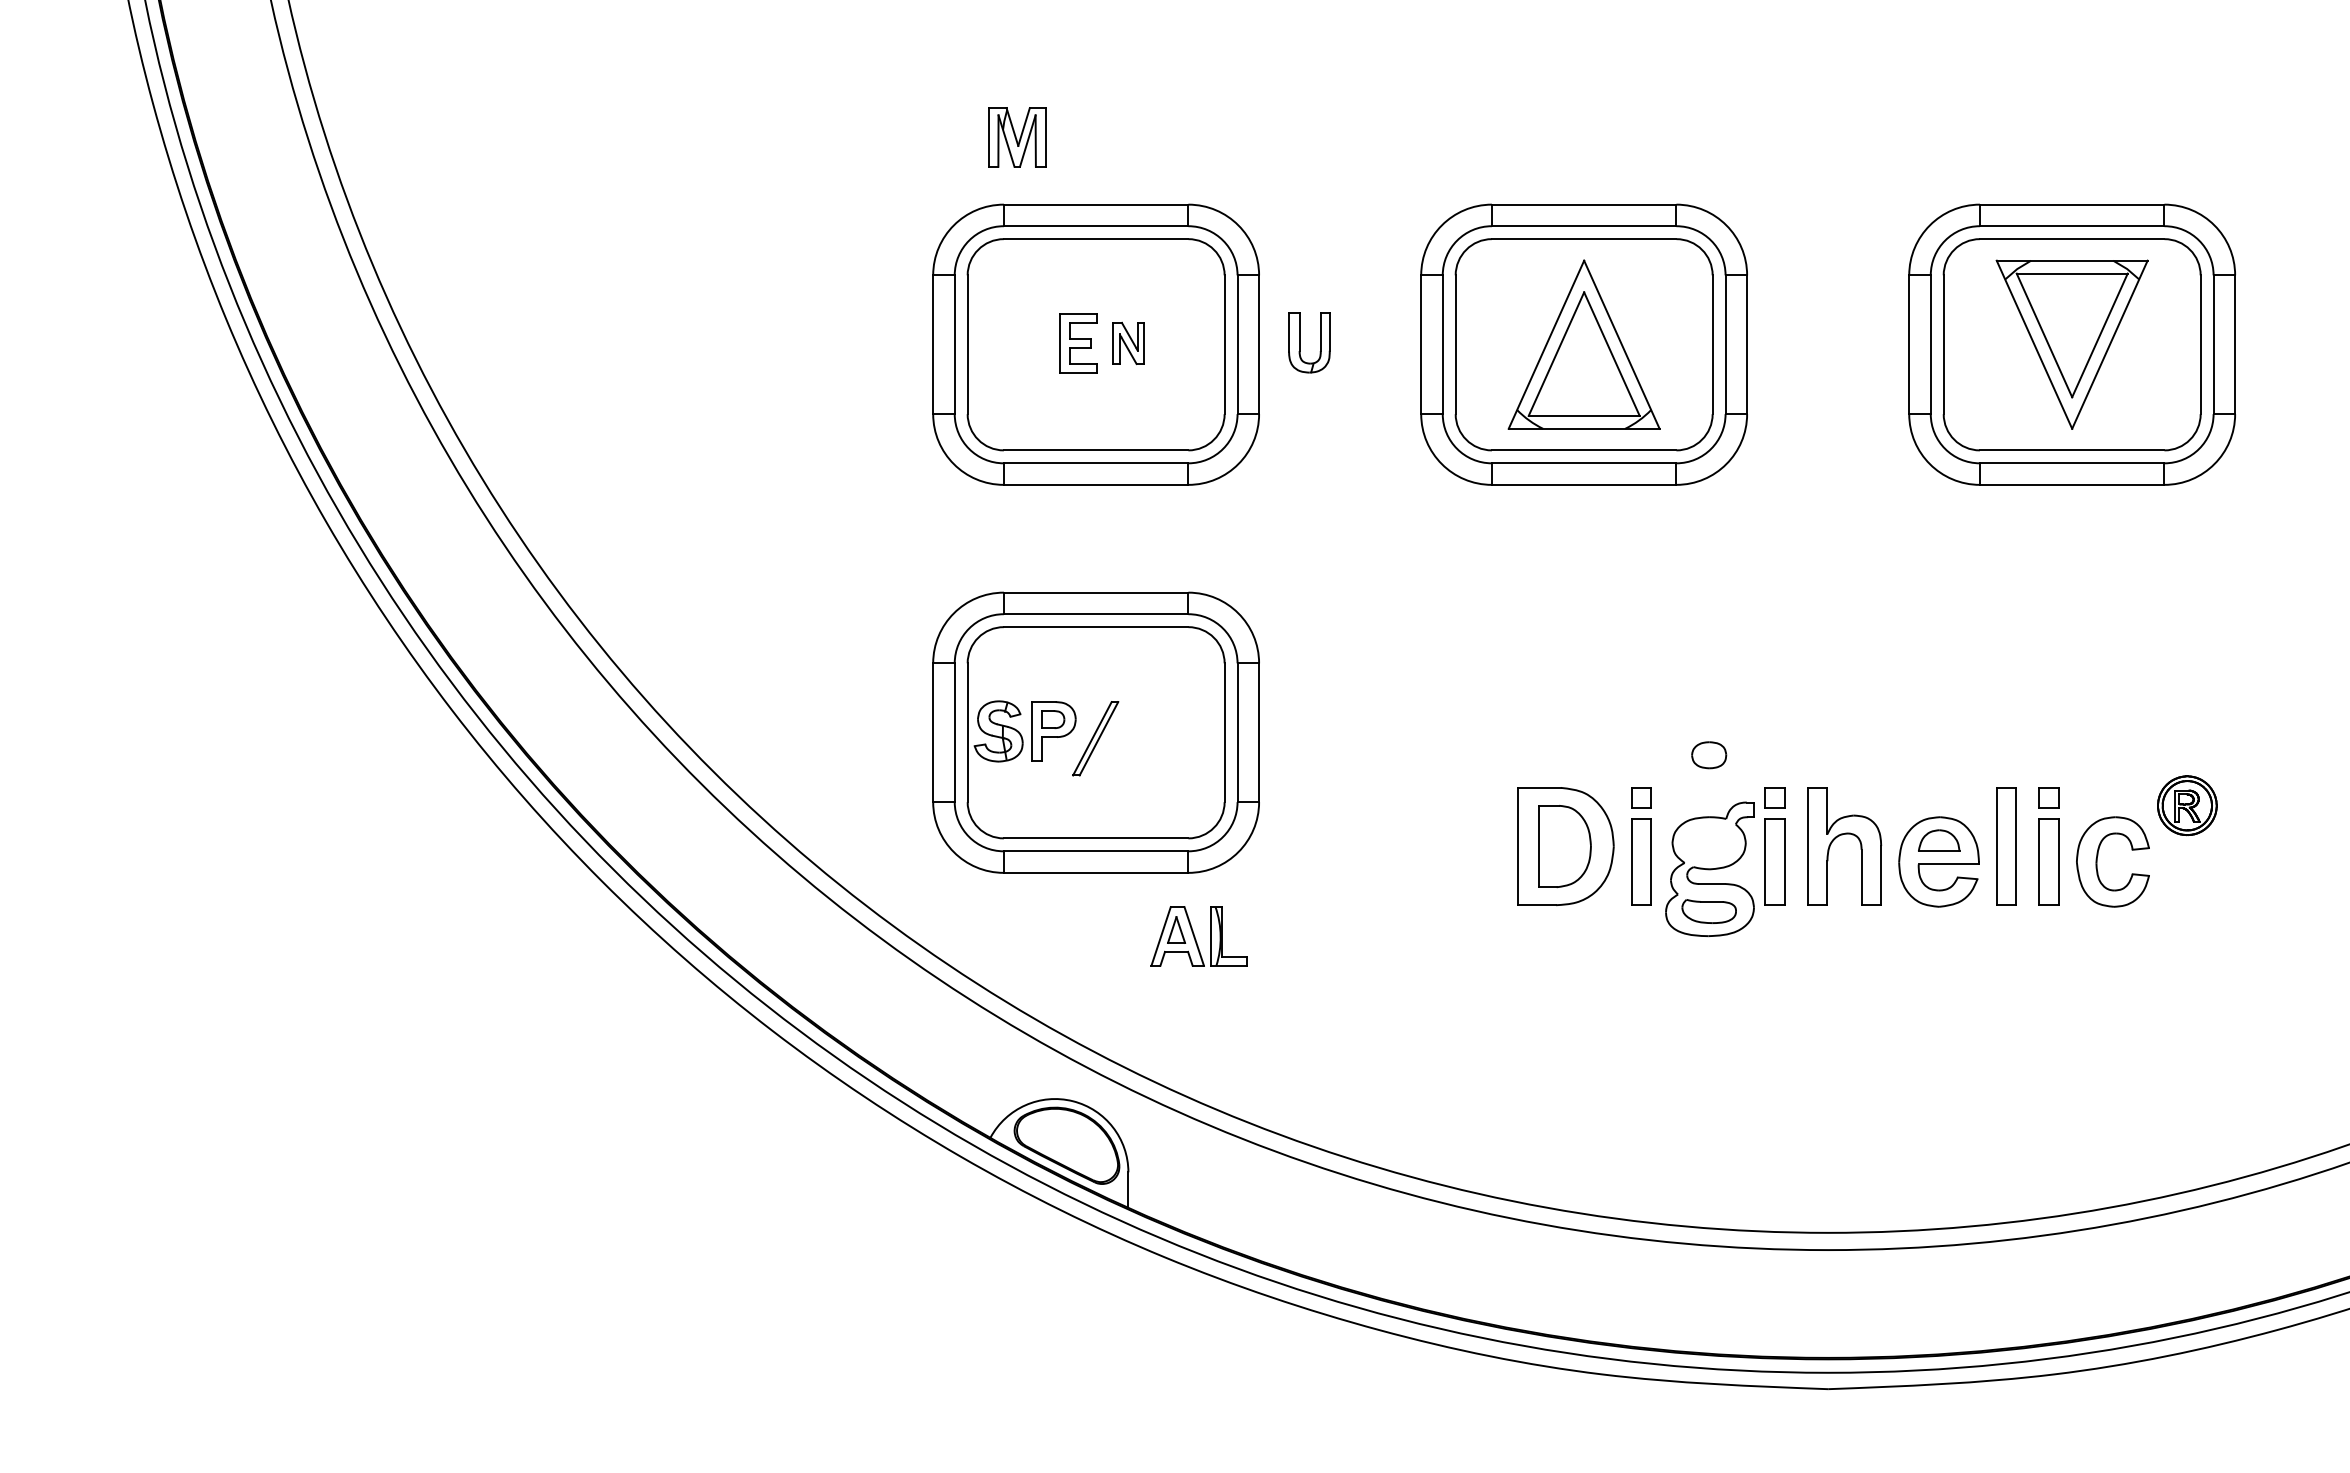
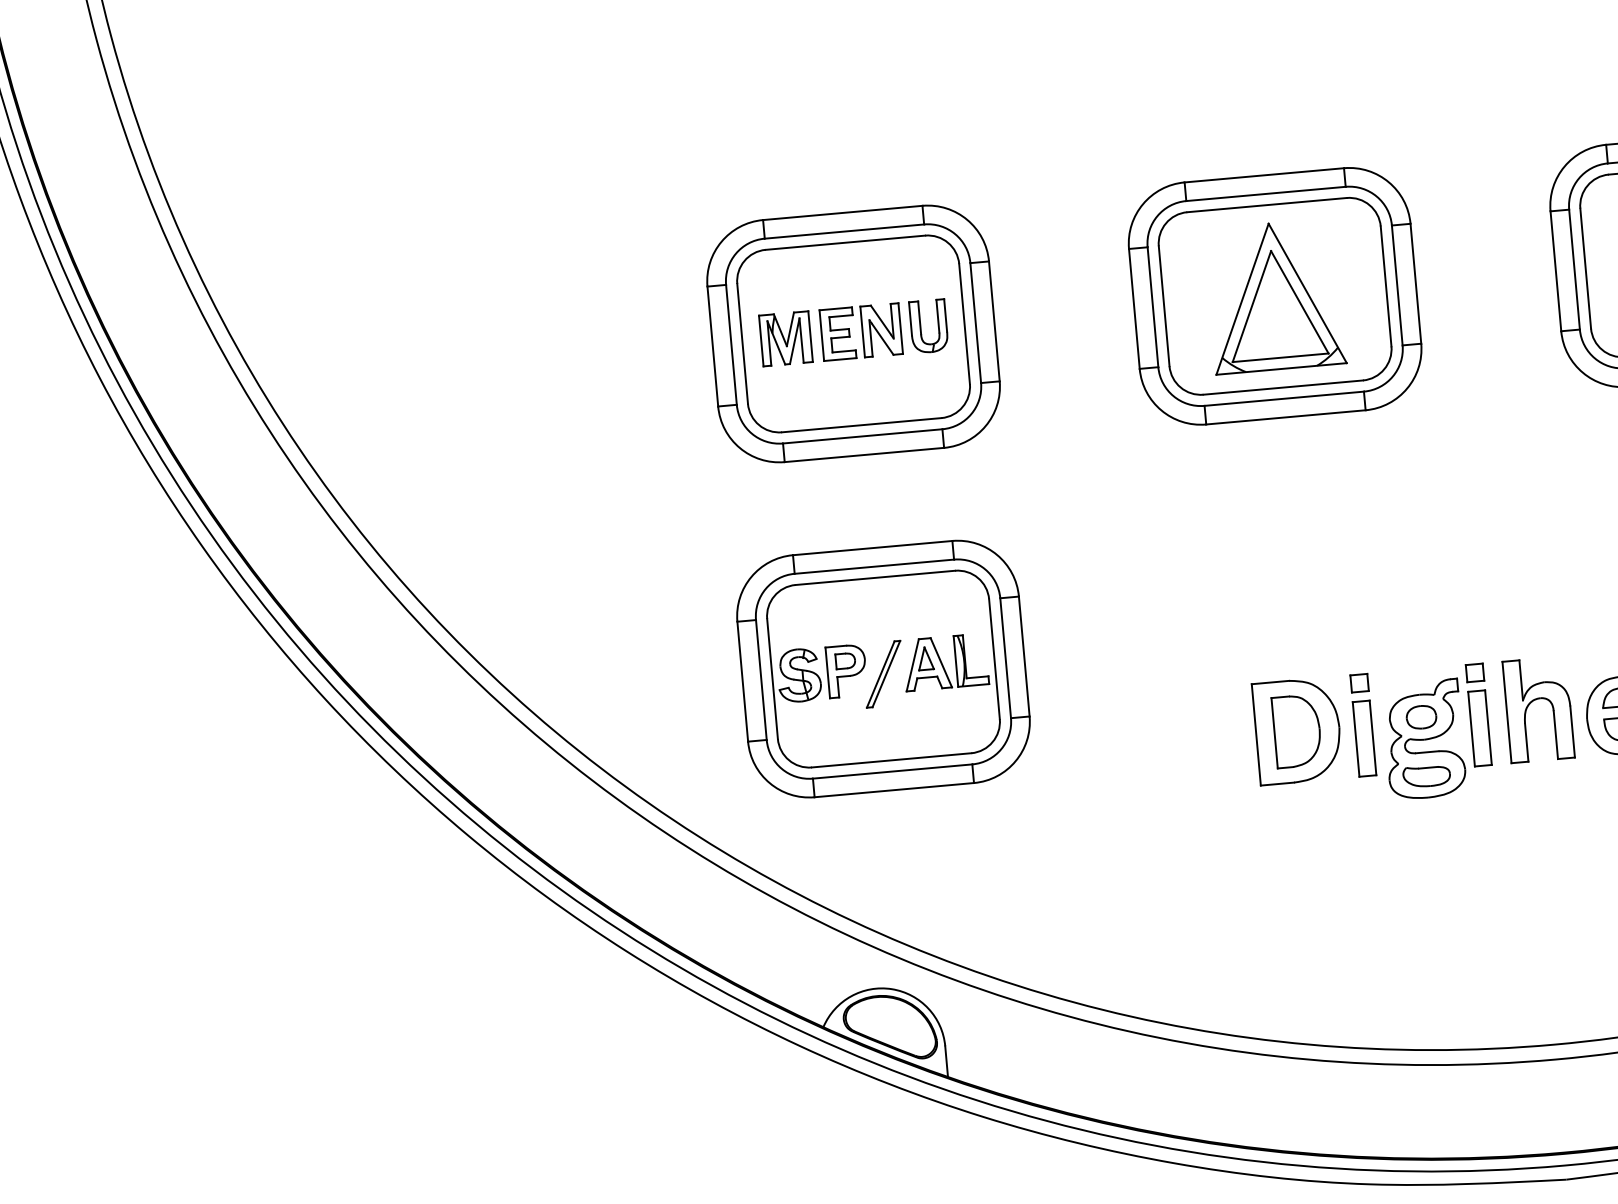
part: (1017, 137) -> (785, 338), moved
part: (1300, 342) -> (921, 326), moved
part: (1128, 343) -> (881, 330), size x1.43
part: (1709, 755) -> (1421, 717), moved
part: (1198, 936) -> (945, 662), moved

